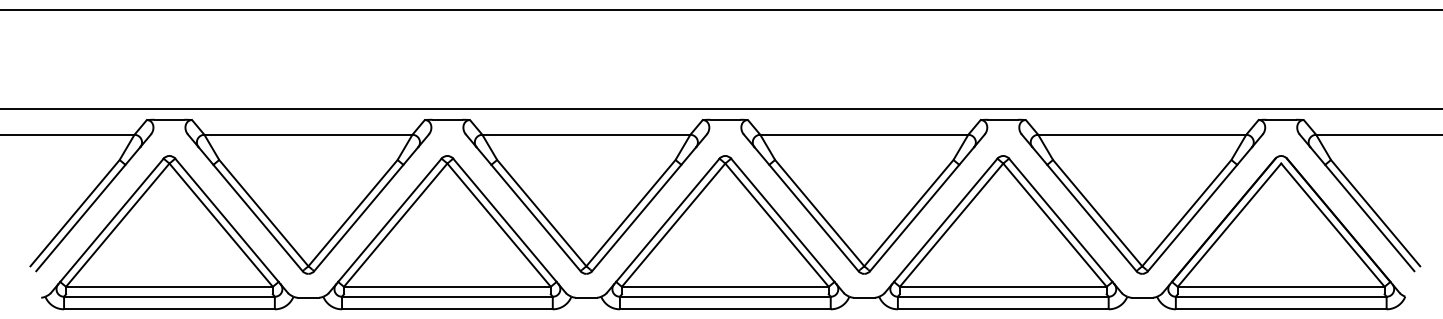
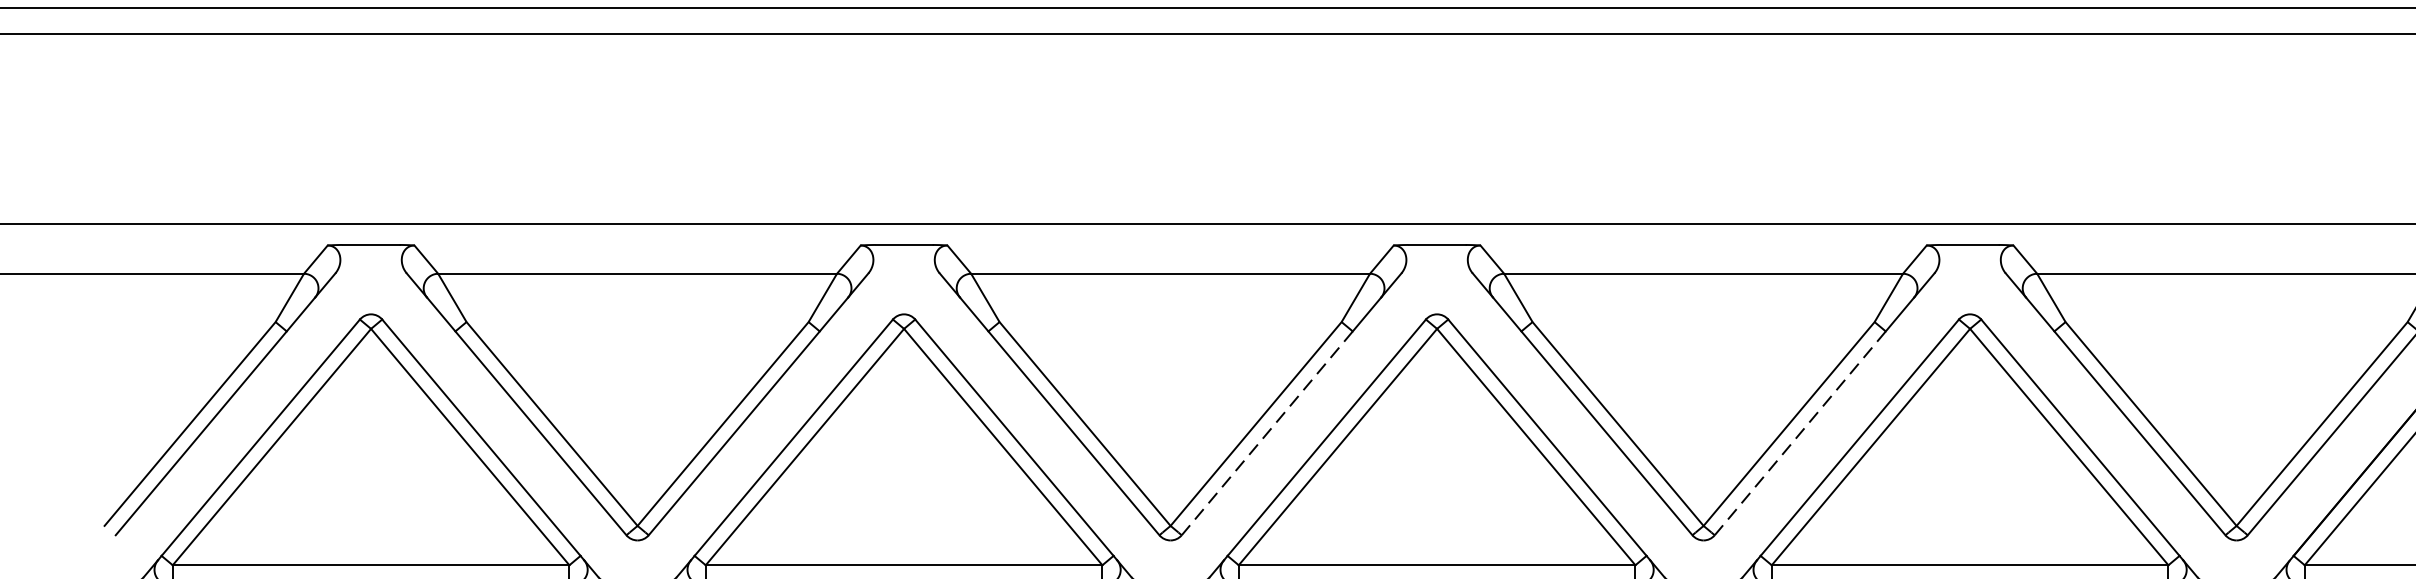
line: (636, 218) -> (1266, 434), solid -> dashed
line: (914, 218) -> (1799, 434), solid -> dashed

